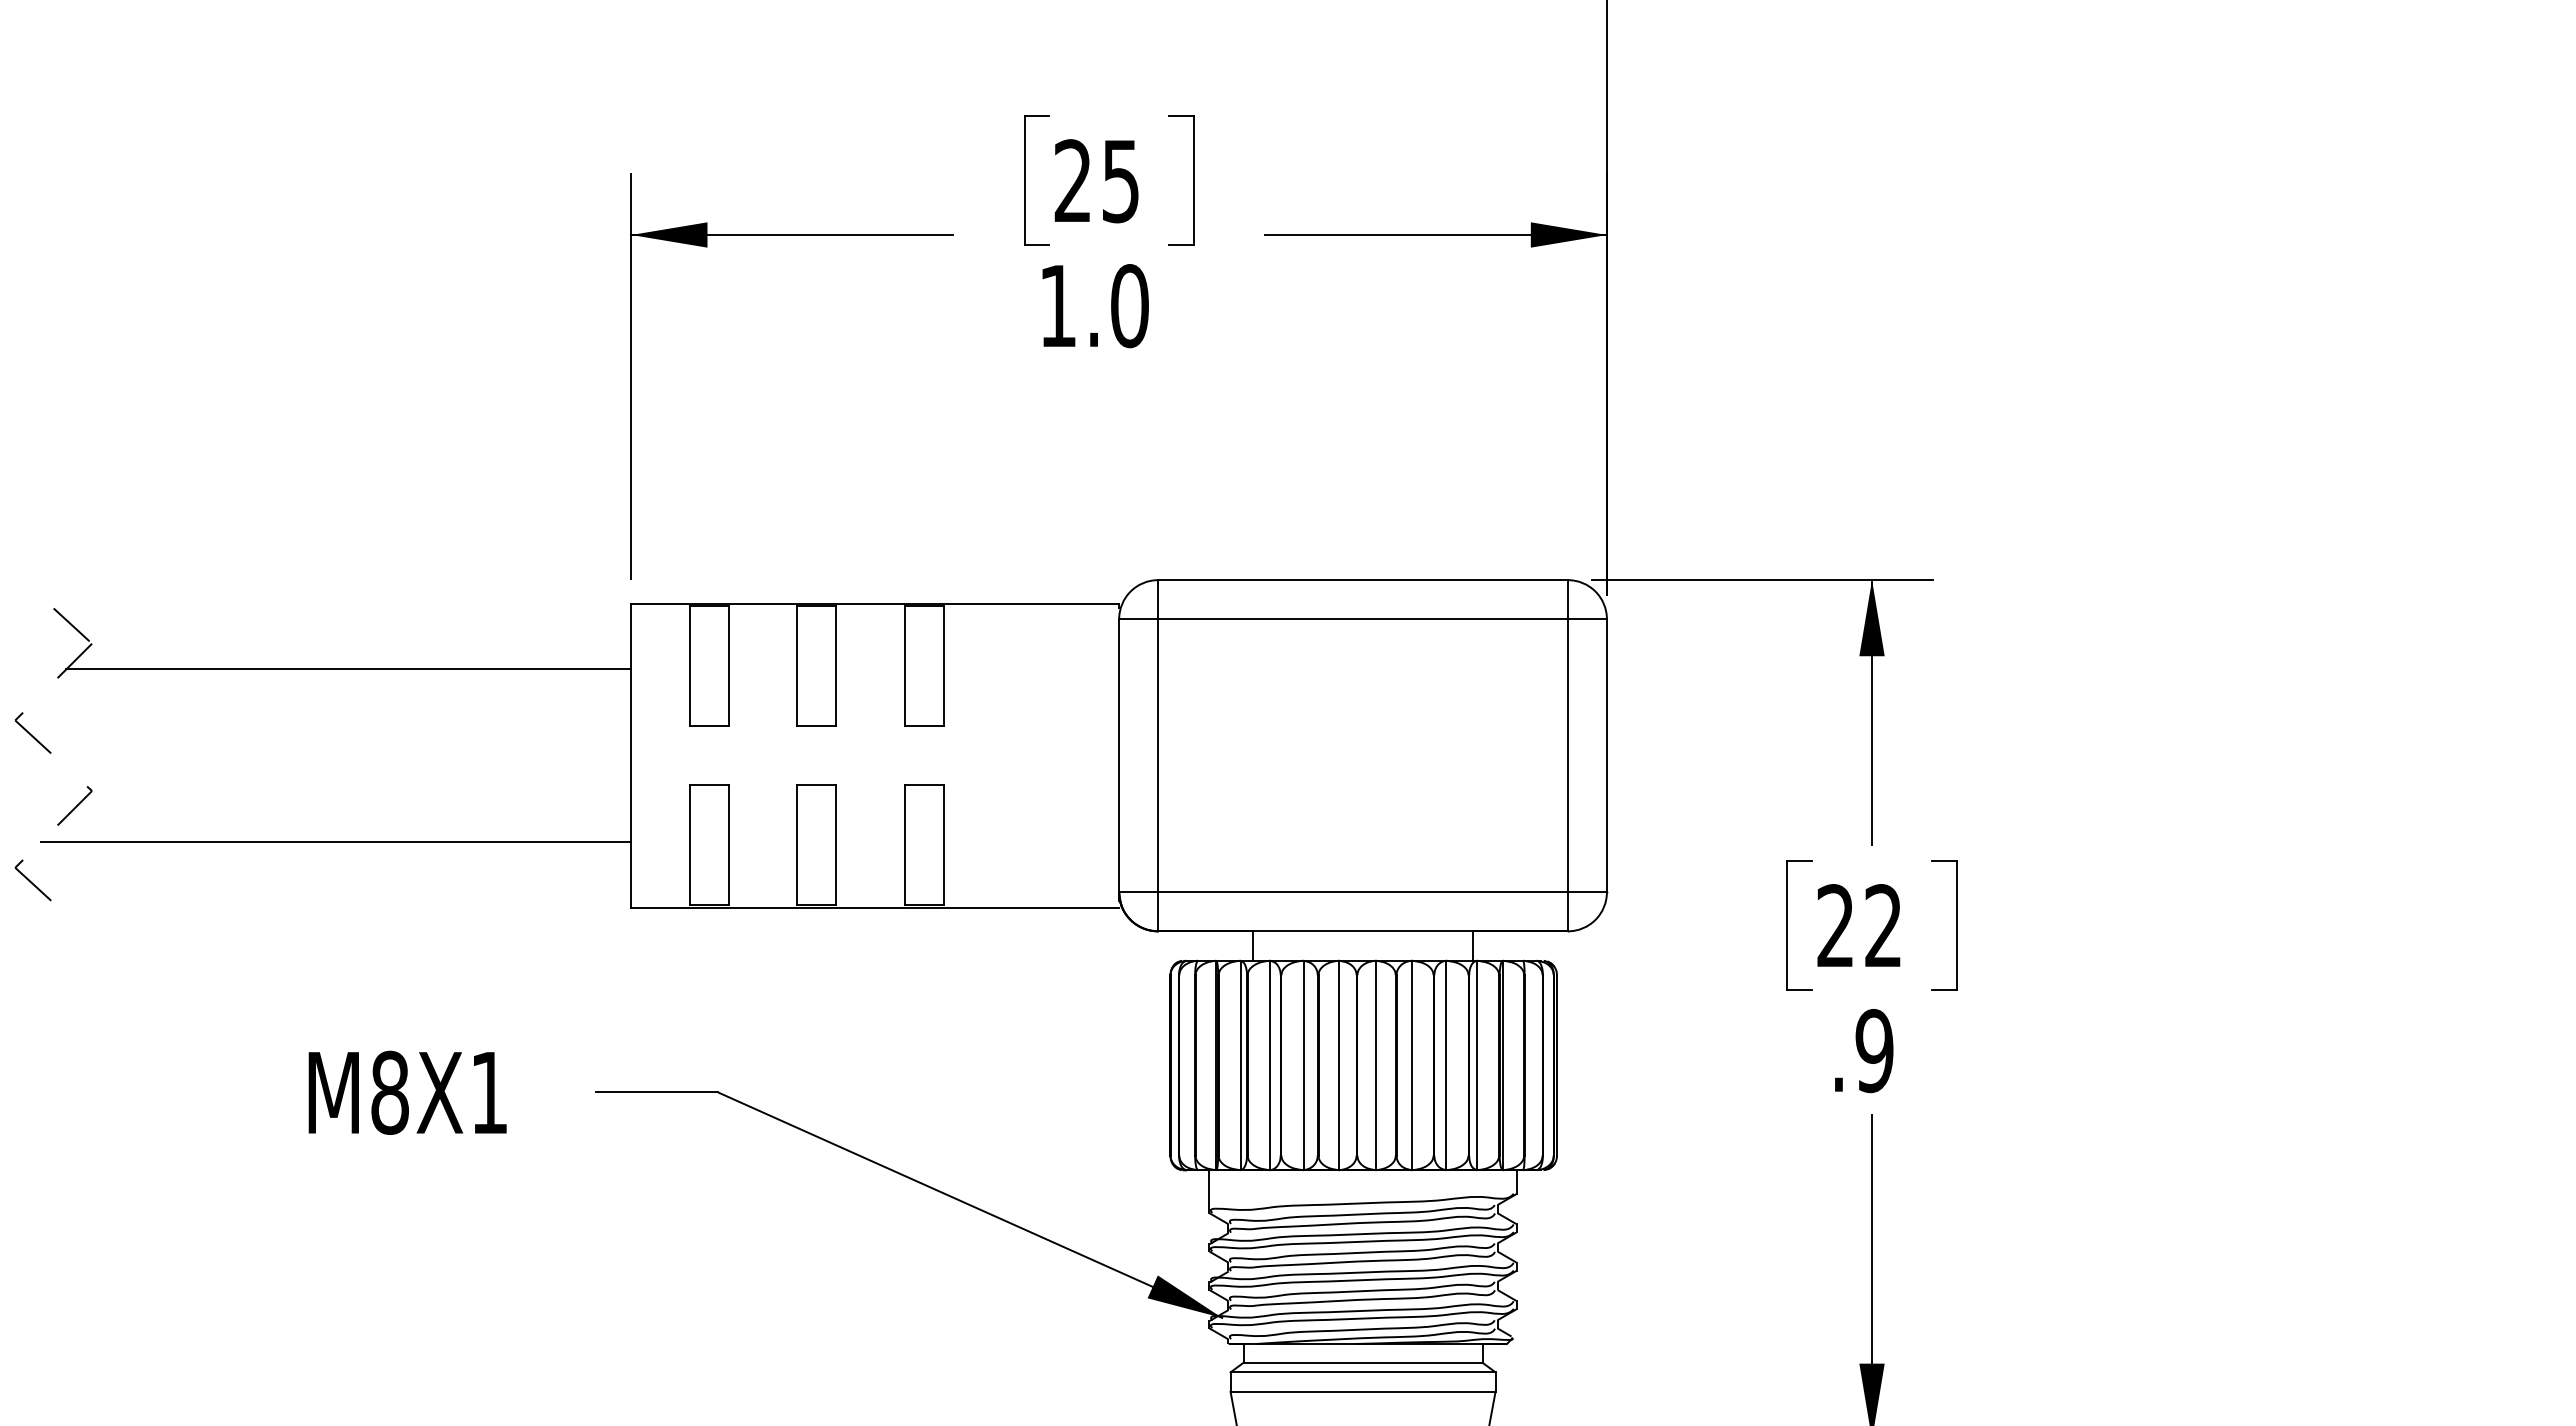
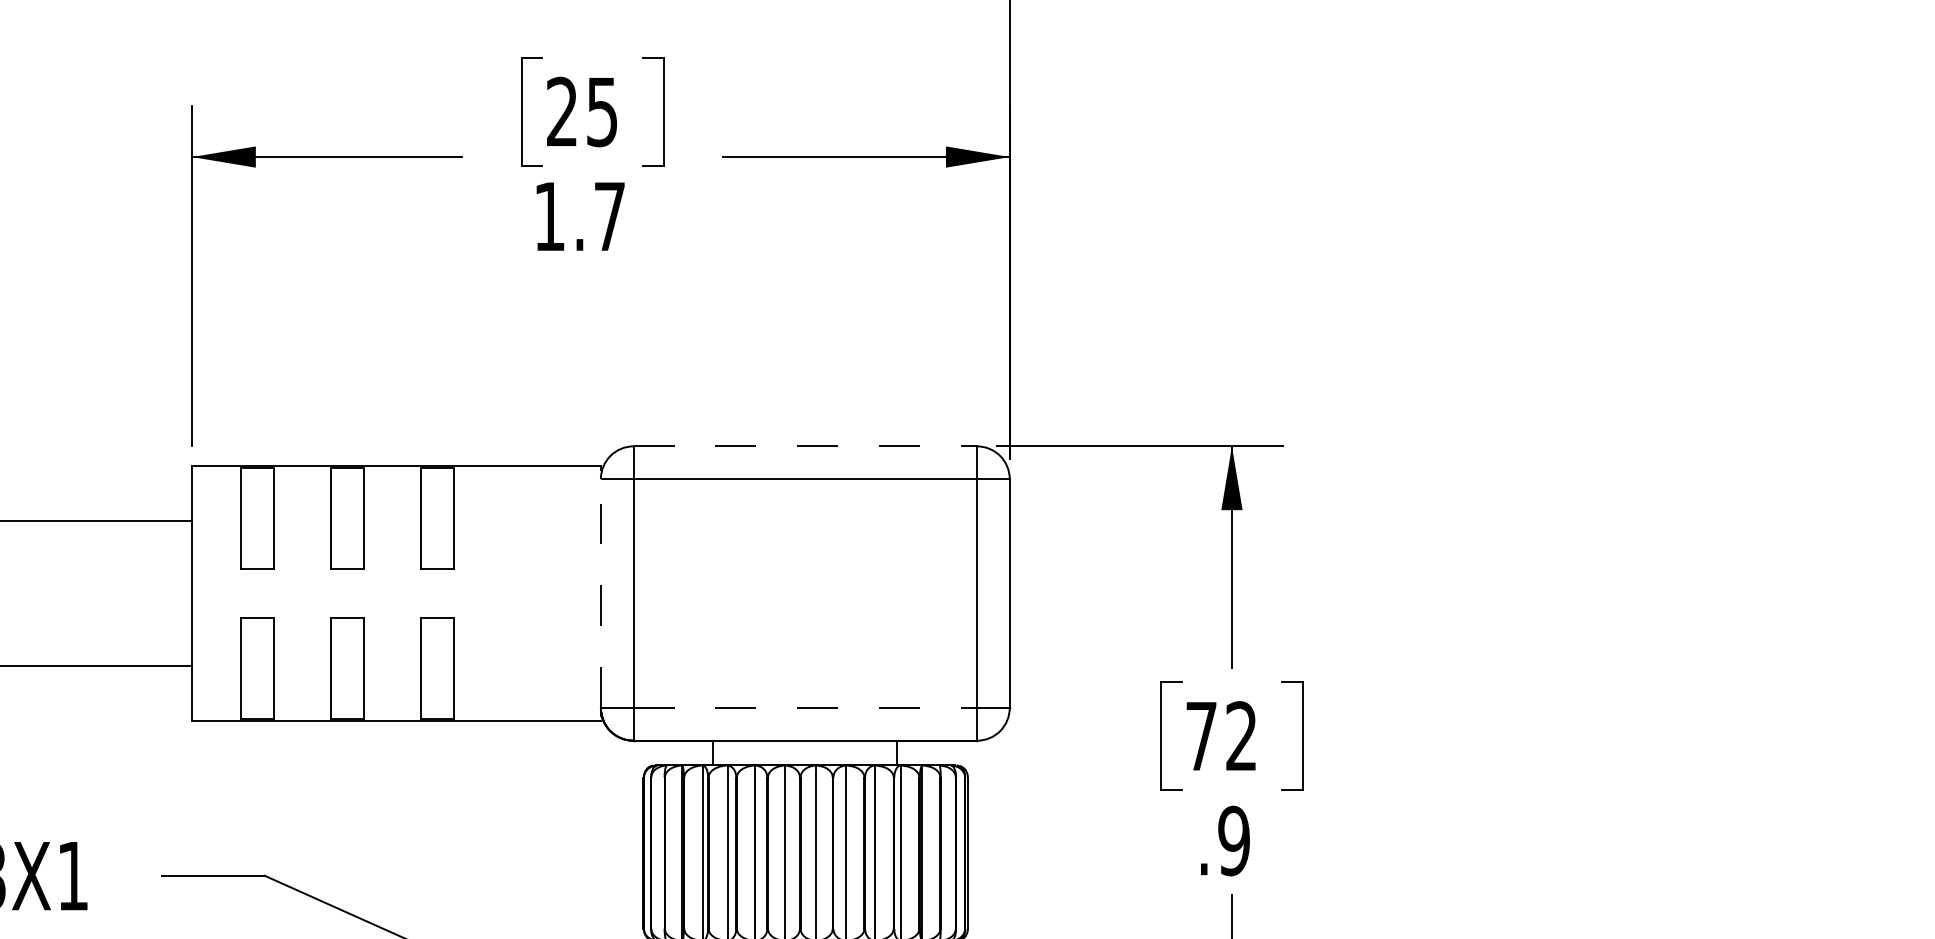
text: (1129, 306) -> (609, 217), 1.0 -> 1.7
line: (1363, 580) -> (805, 446), solid -> dashed
line: (1119, 755) -> (601, 593), solid -> dashed
line: (1363, 892) -> (805, 708), solid -> dashed
text: (1835, 925) -> (1201, 735), 22 -> 72

